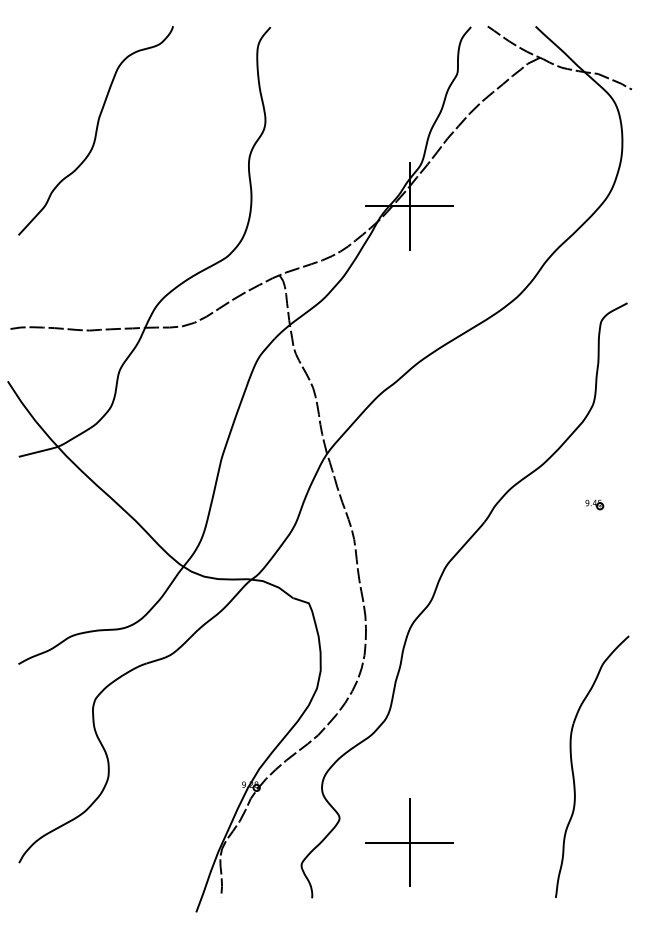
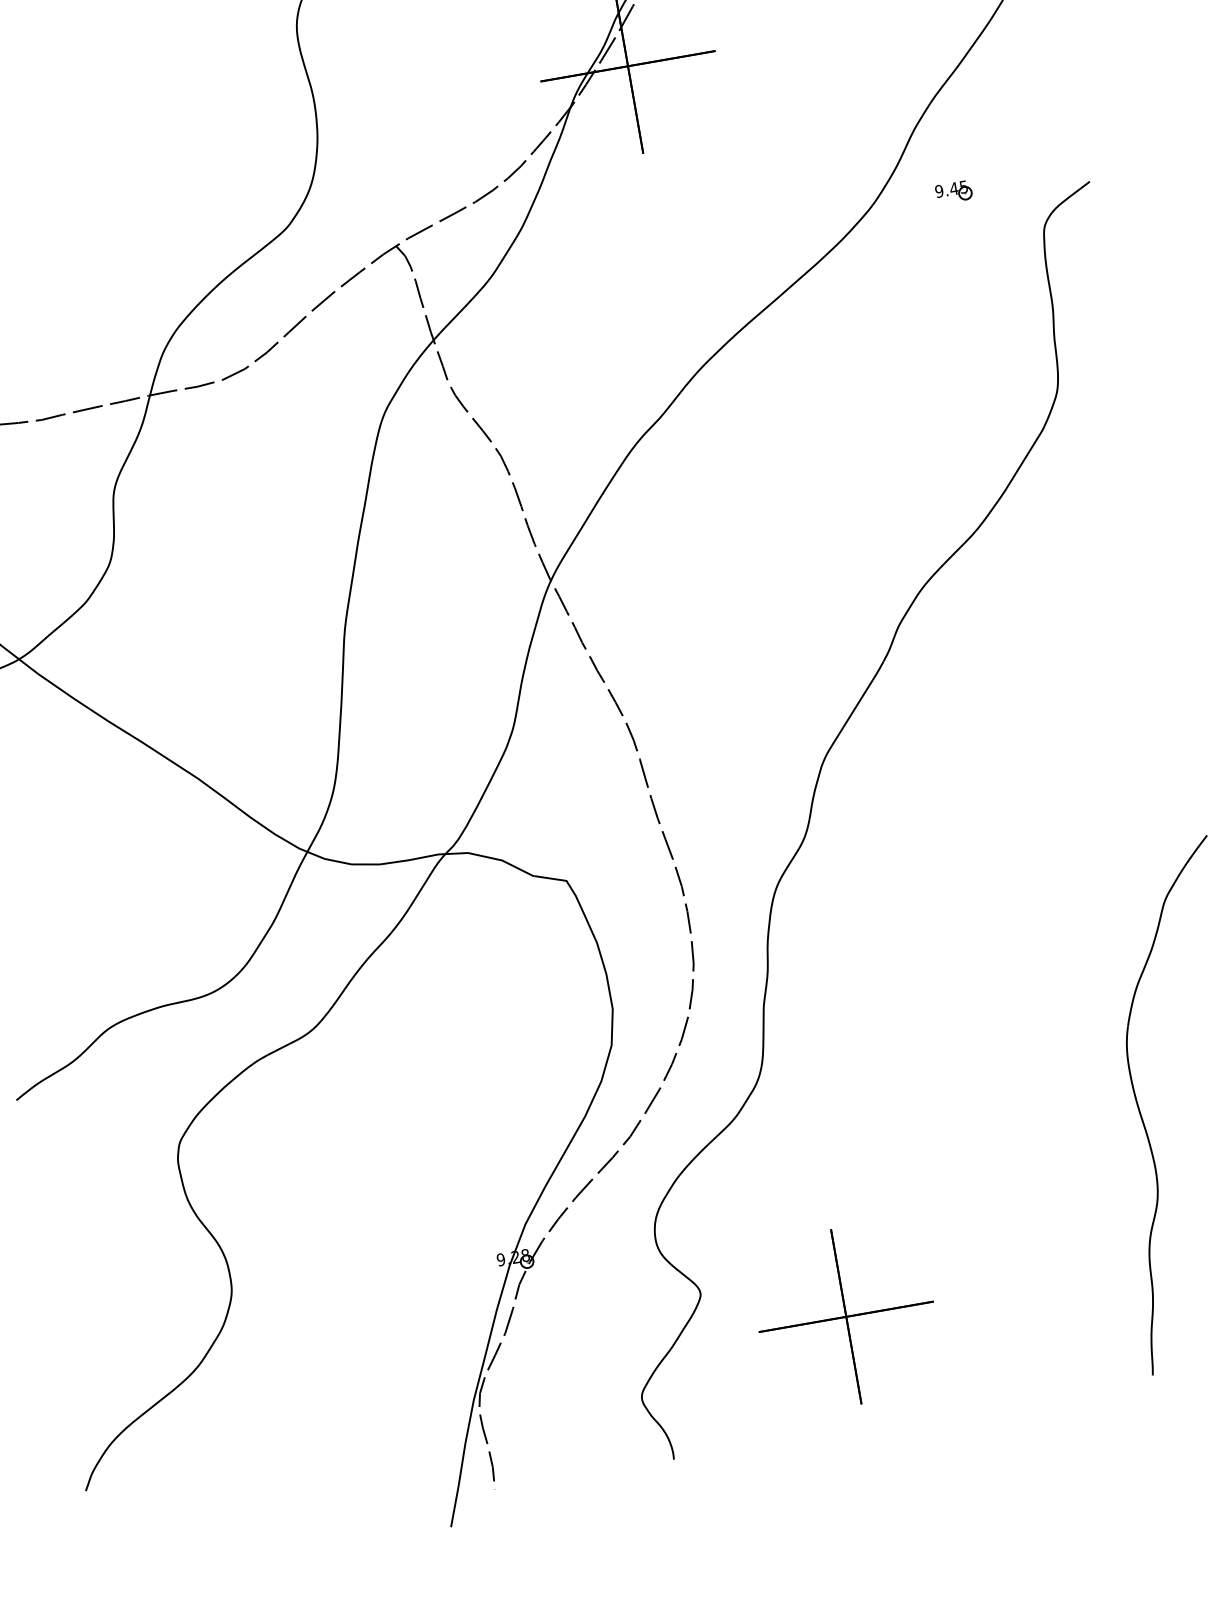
part: (594, 504) -> (953, 191), moved

